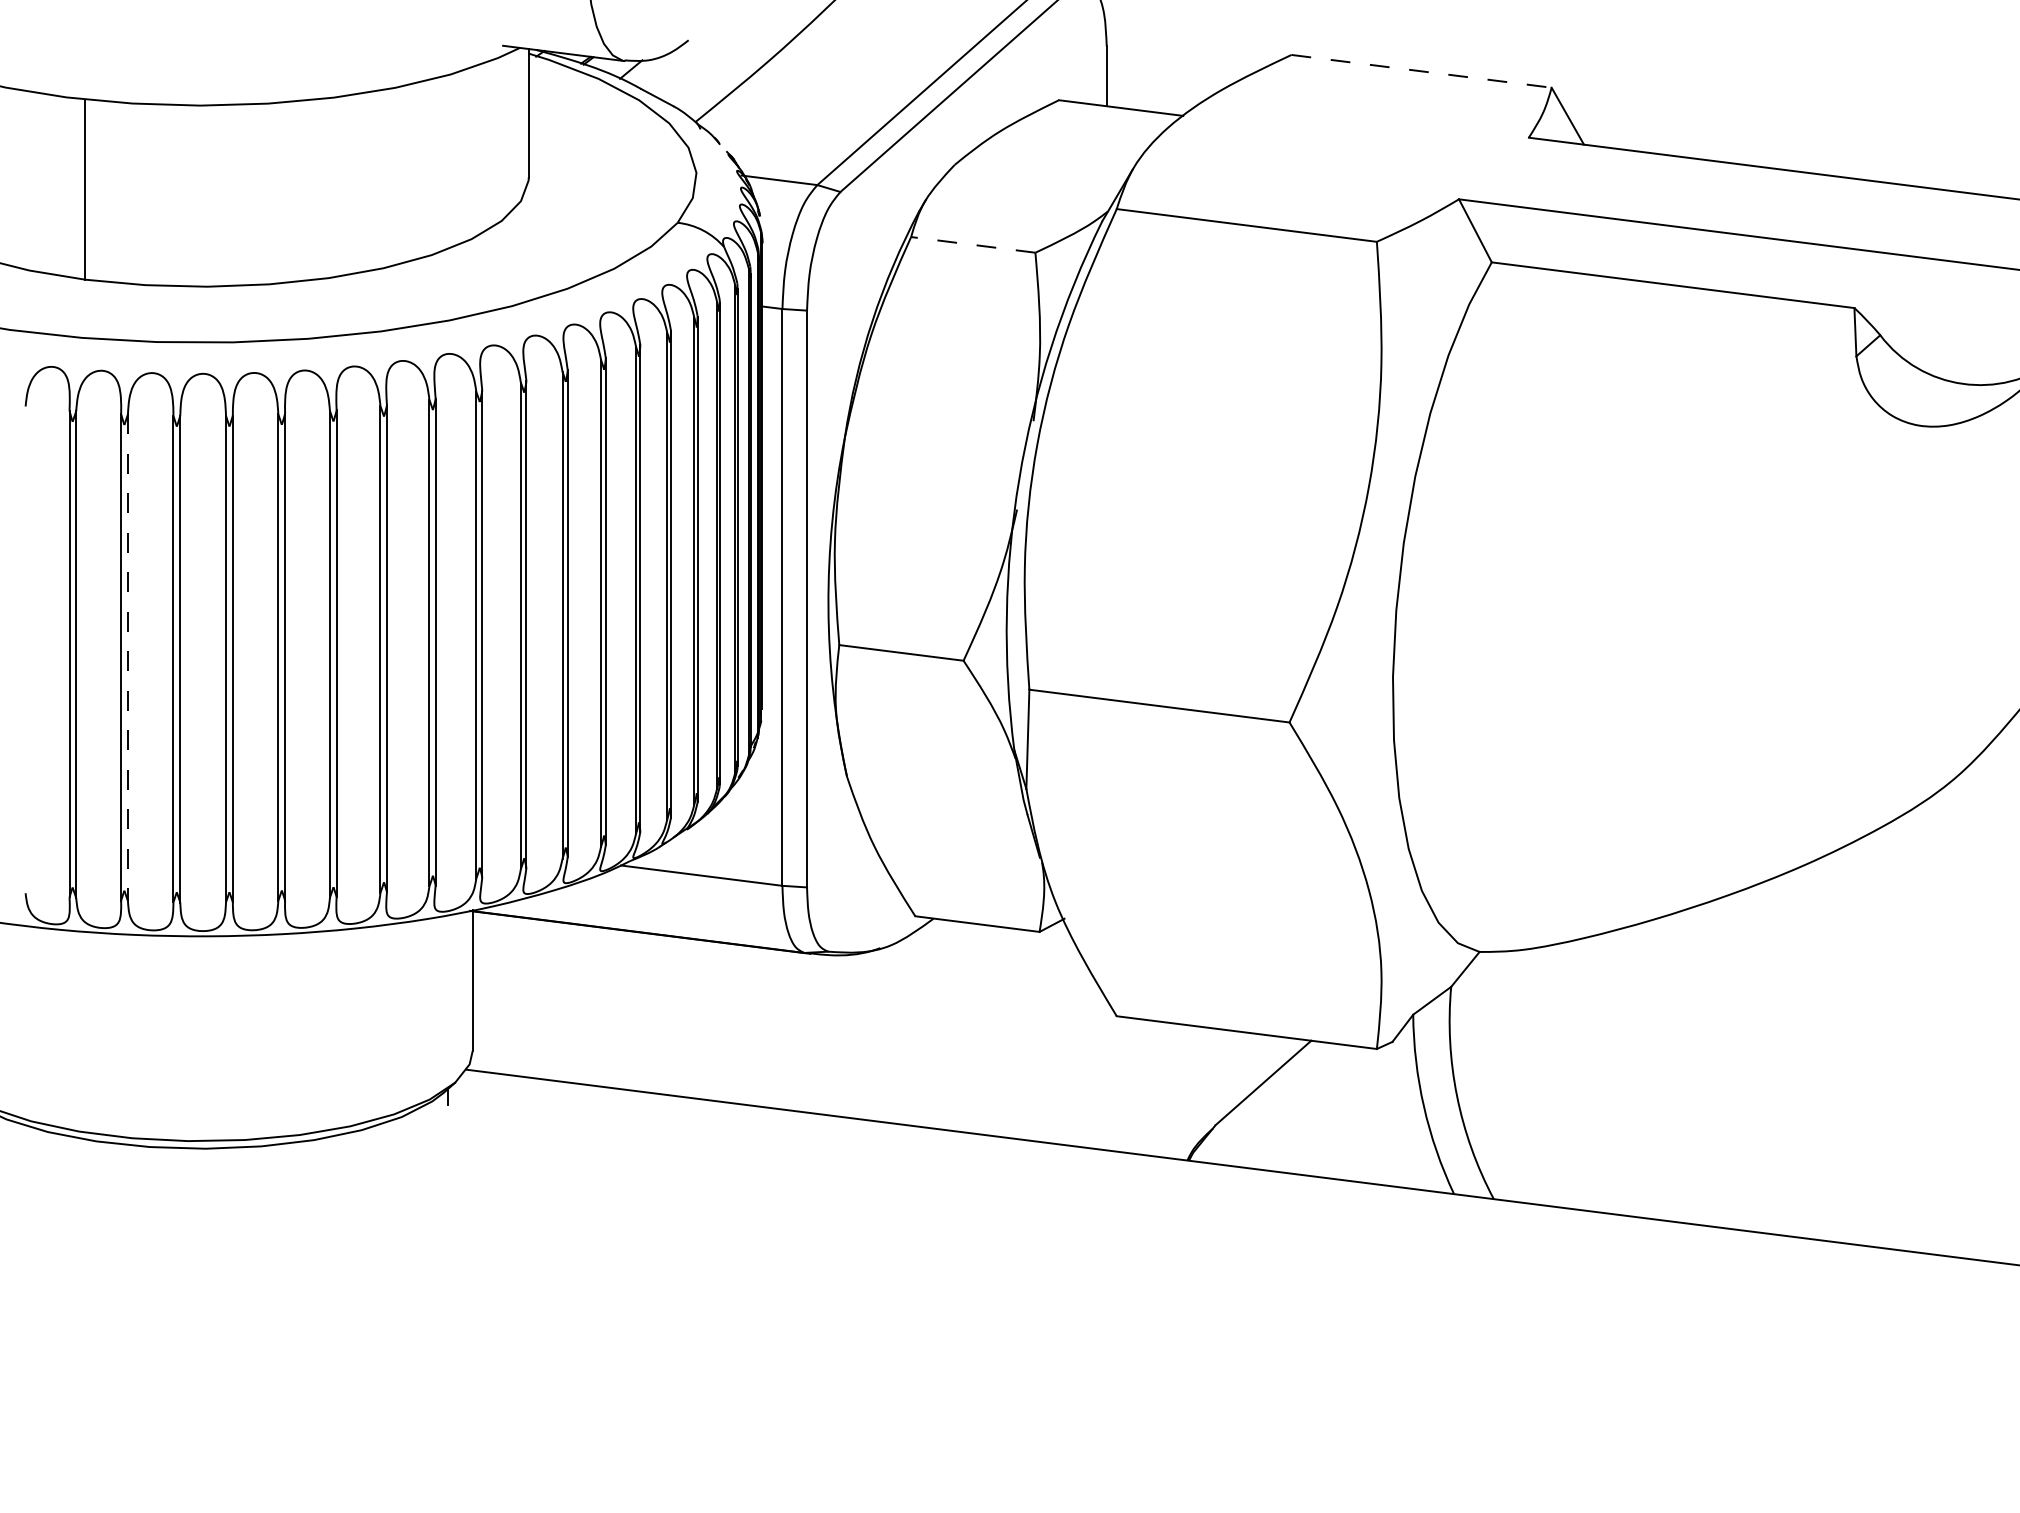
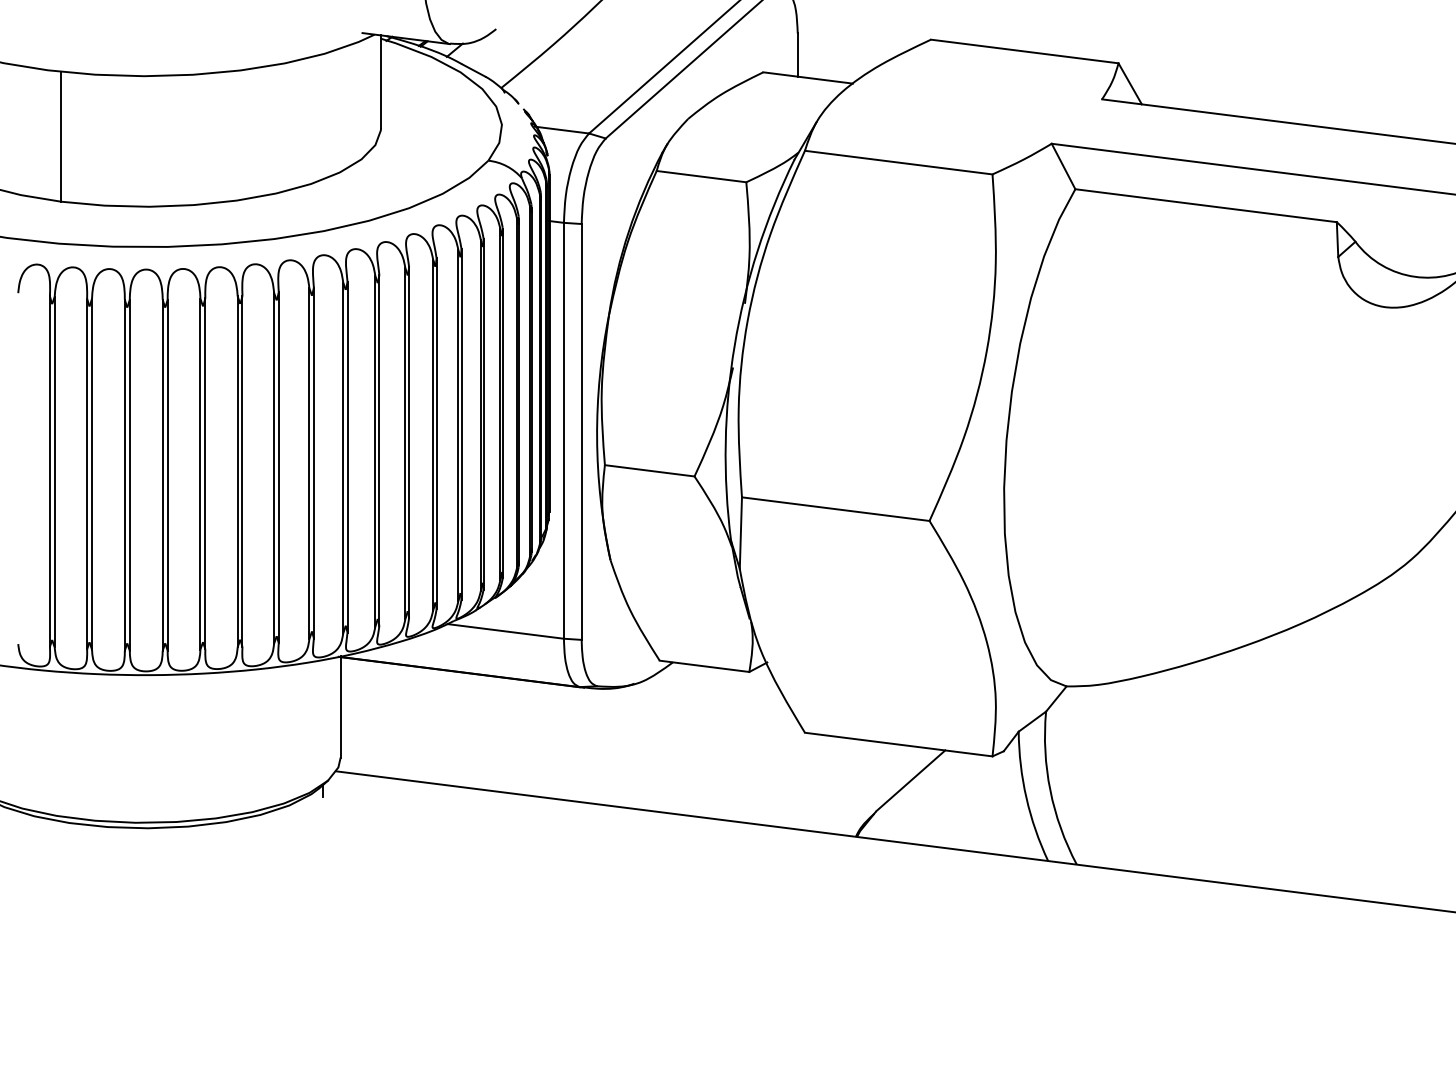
line: (1422, 71) -> (1025, 51), dashed -> solid
line: (973, 244) -> (701, 176), dashed -> solid
line: (127, 658) -> (91, 474), dashed -> solid

